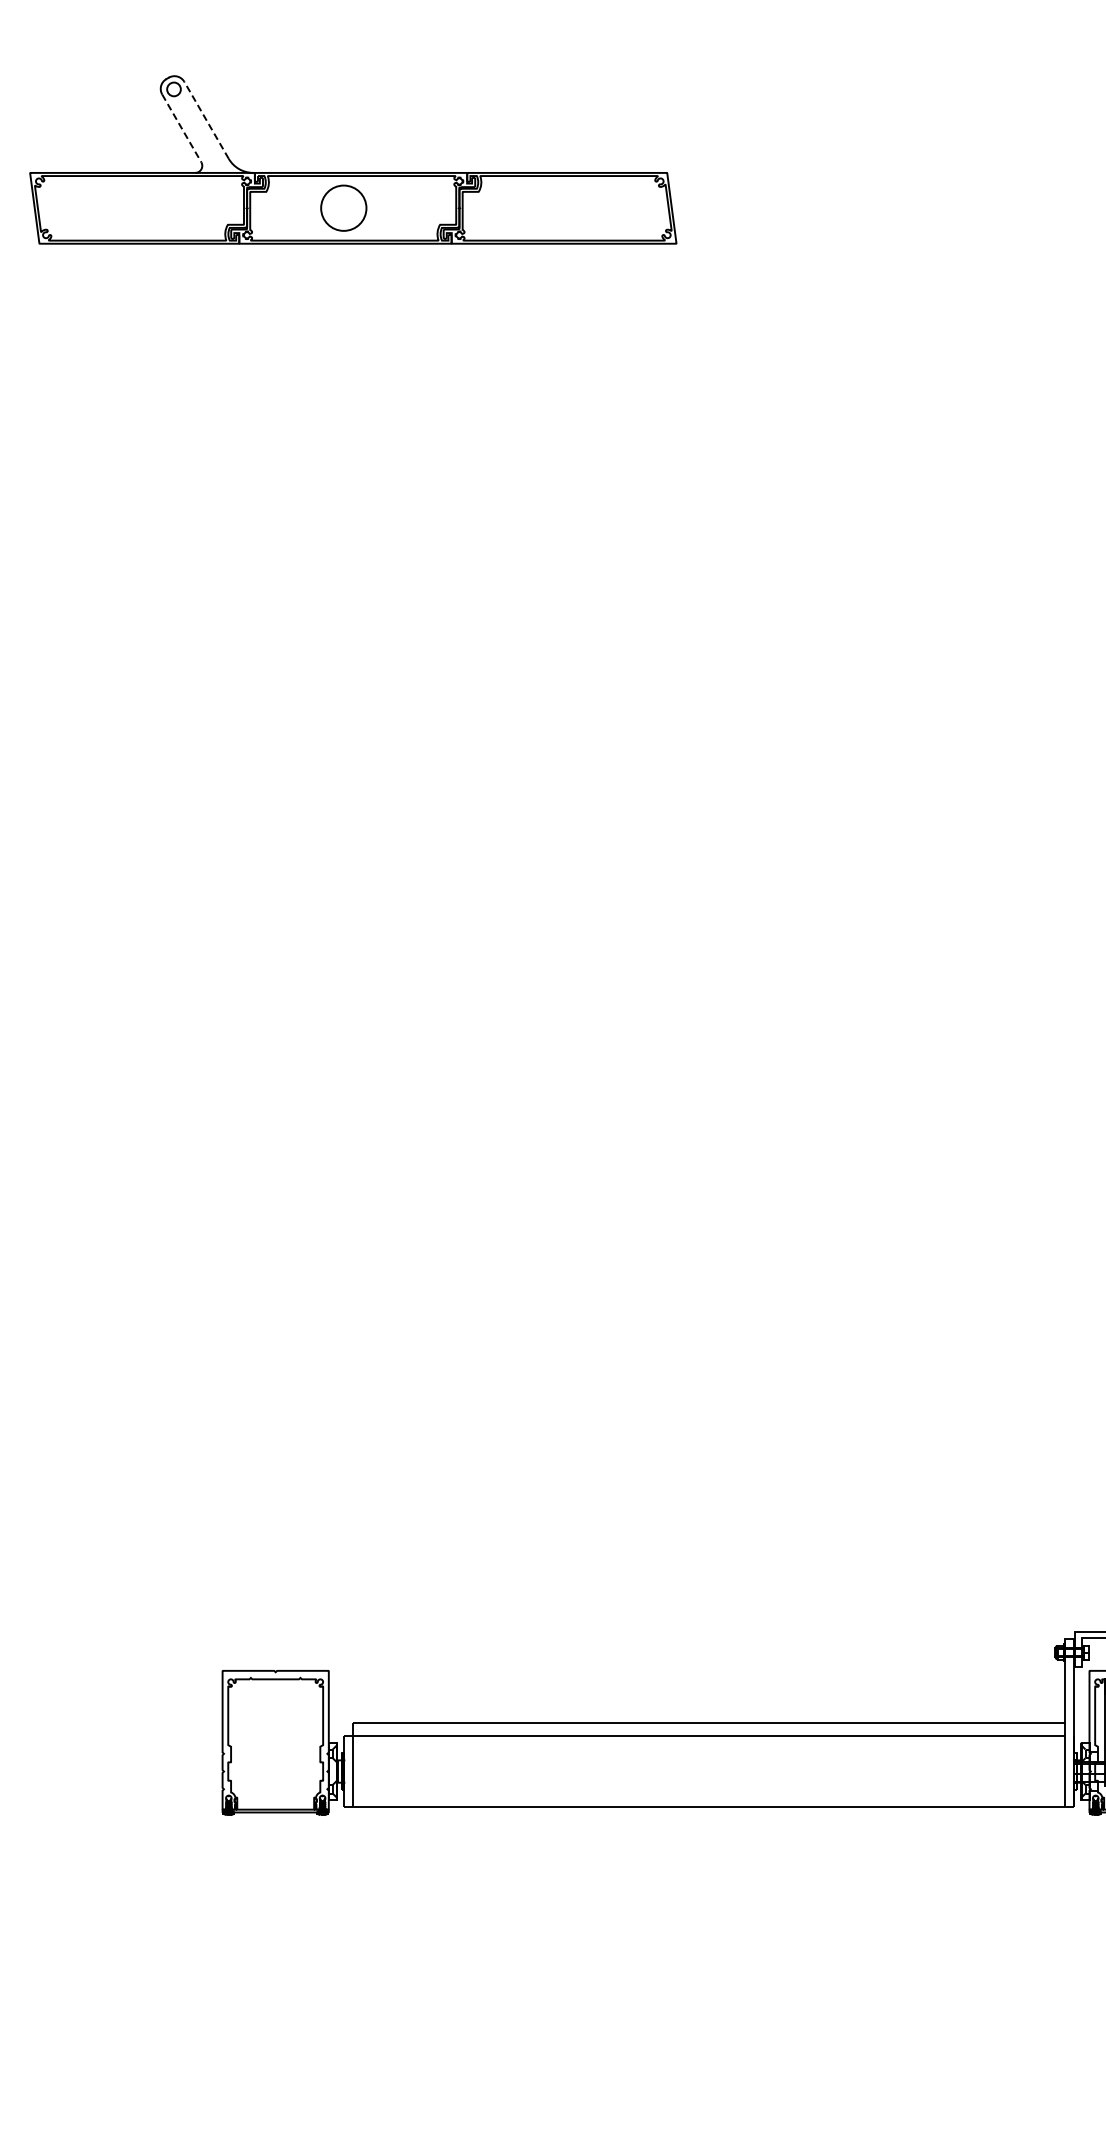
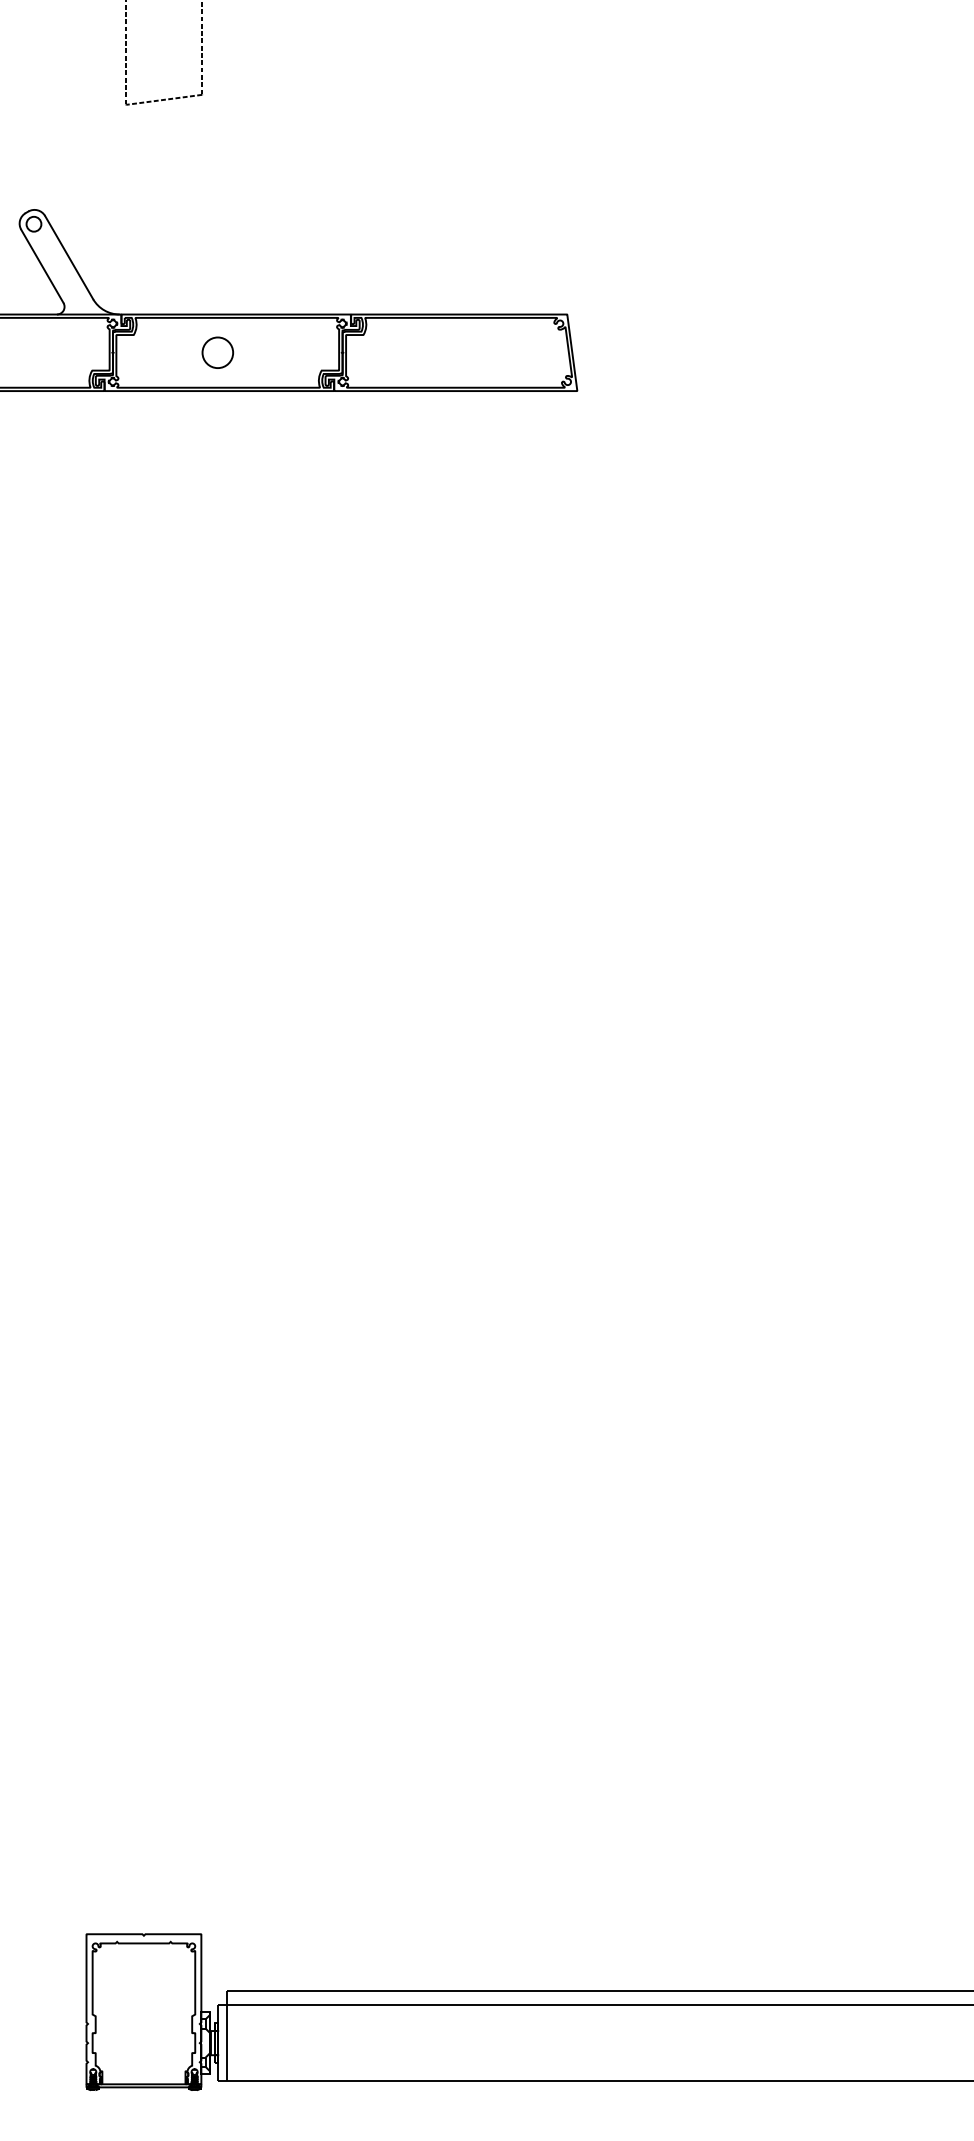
line: (206, 119) -> (69, 256), dashed -> solid
line: (182, 128) -> (43, 266), dashed -> solid
circle: (344, 208) -> (218, 352), size x0.62

